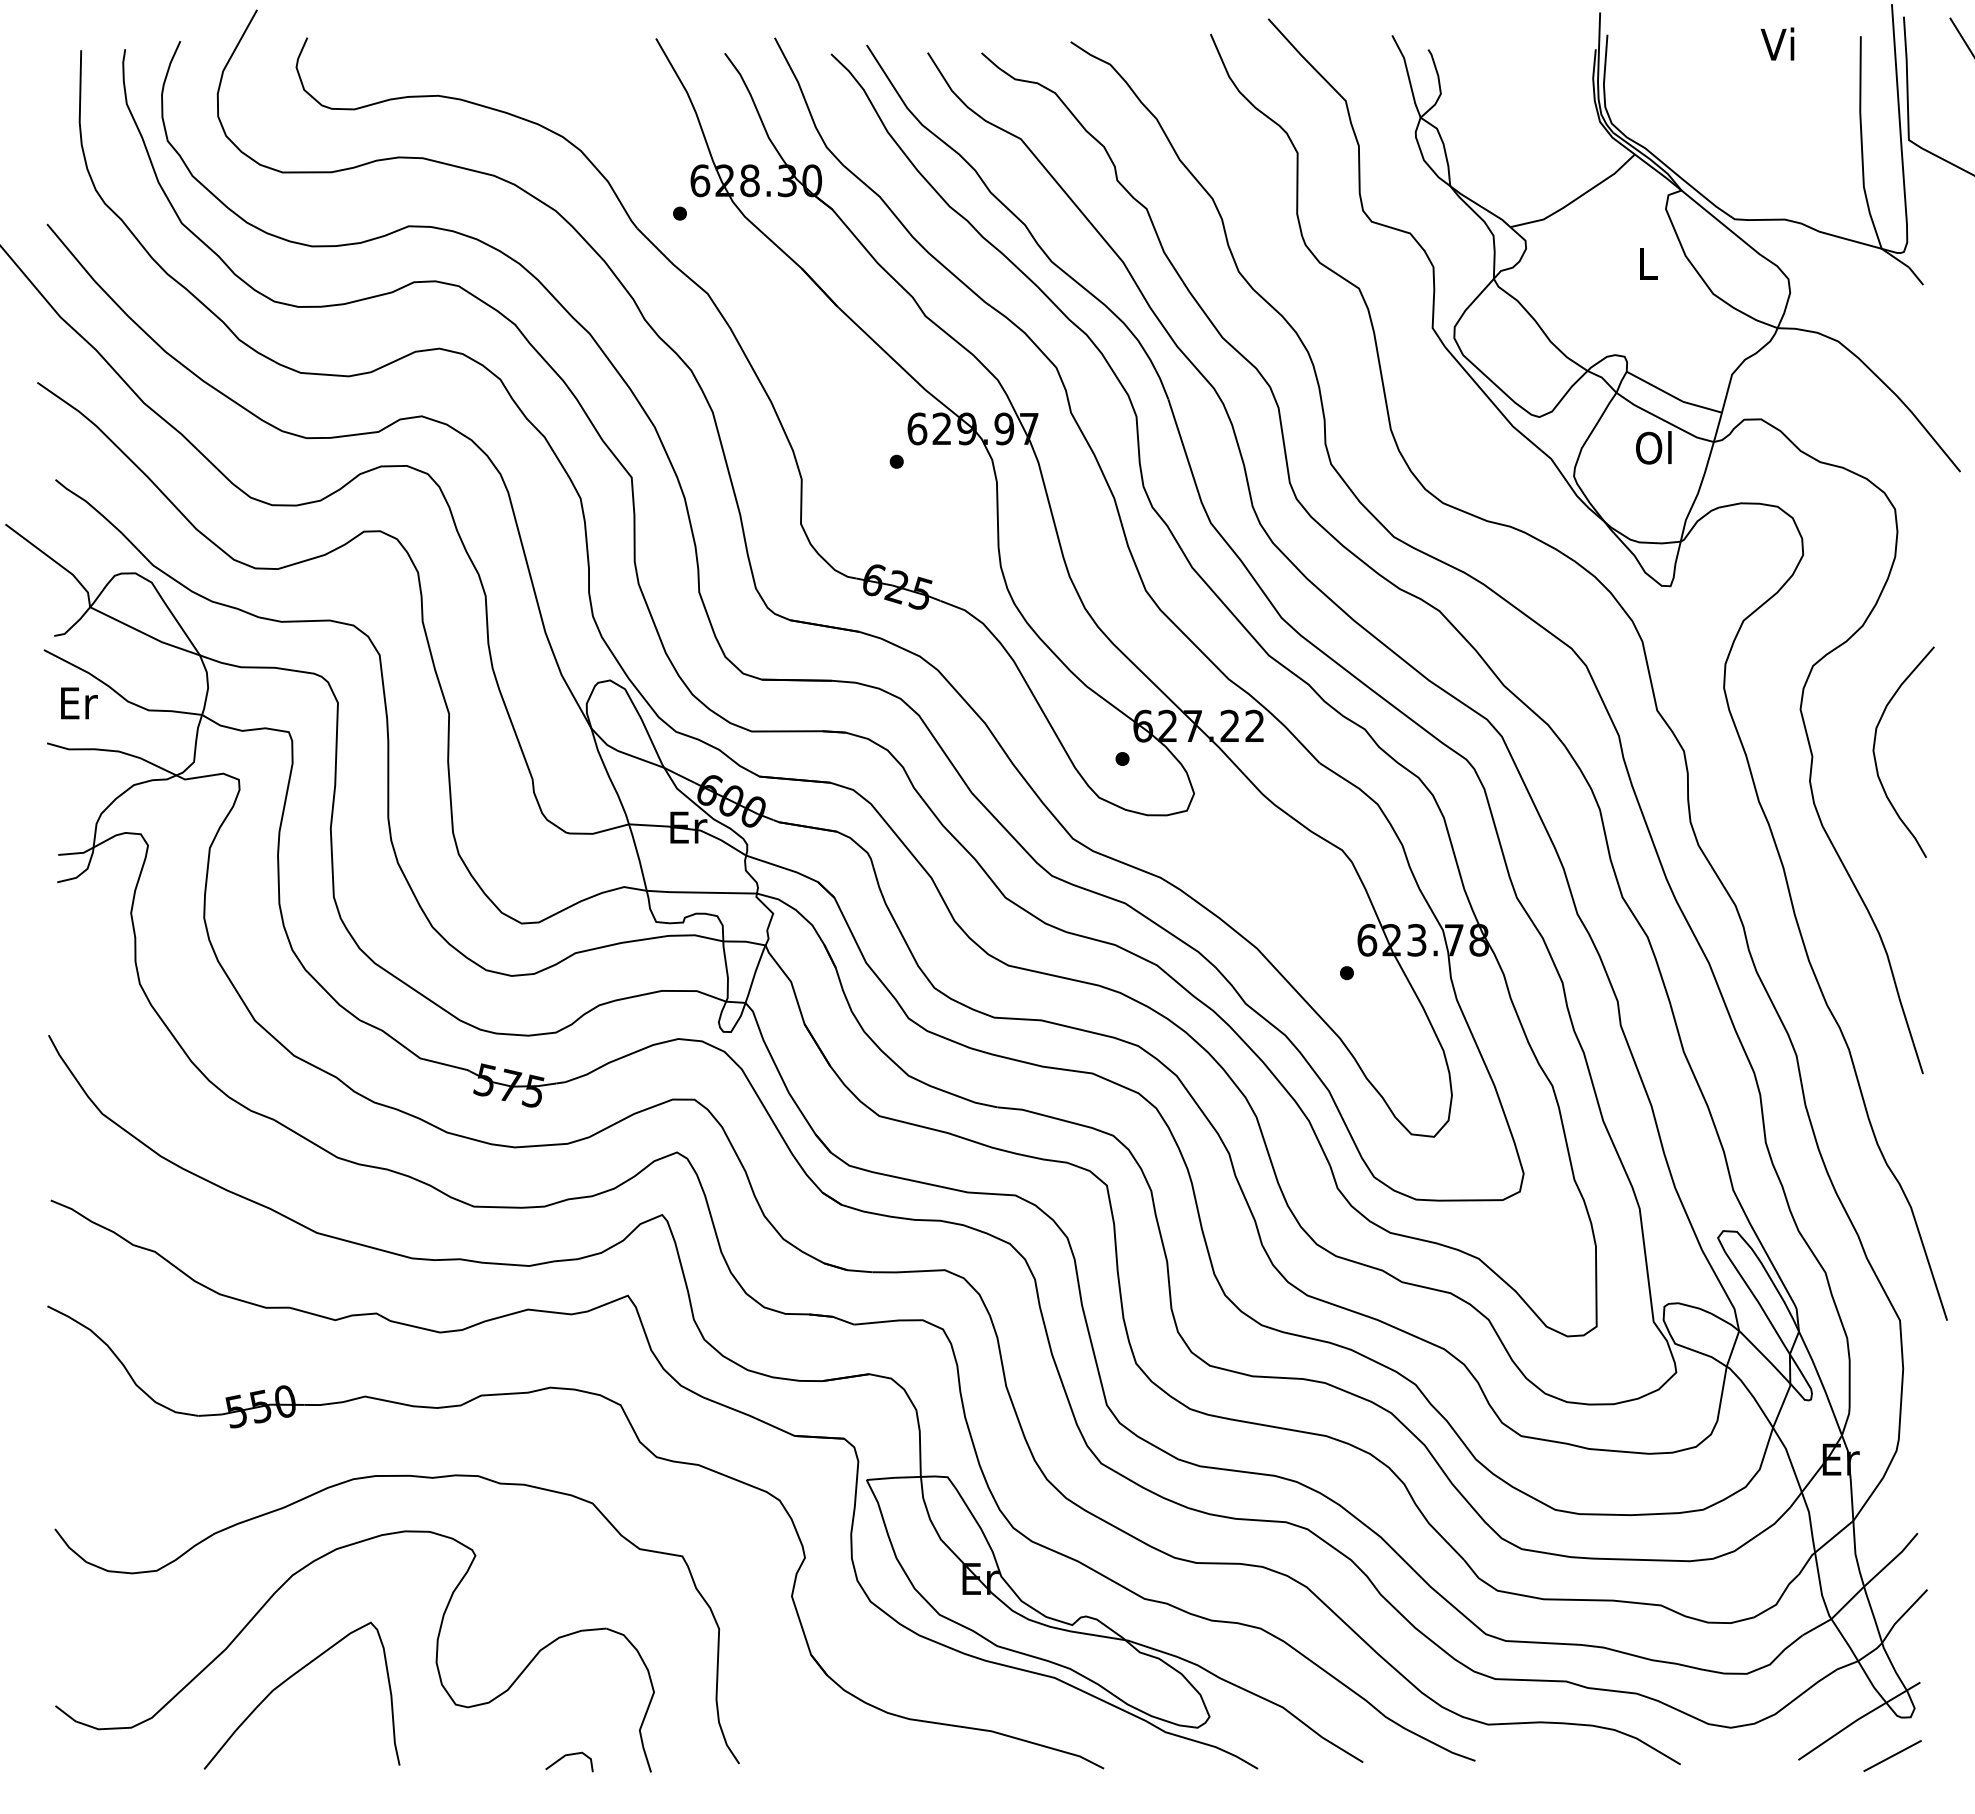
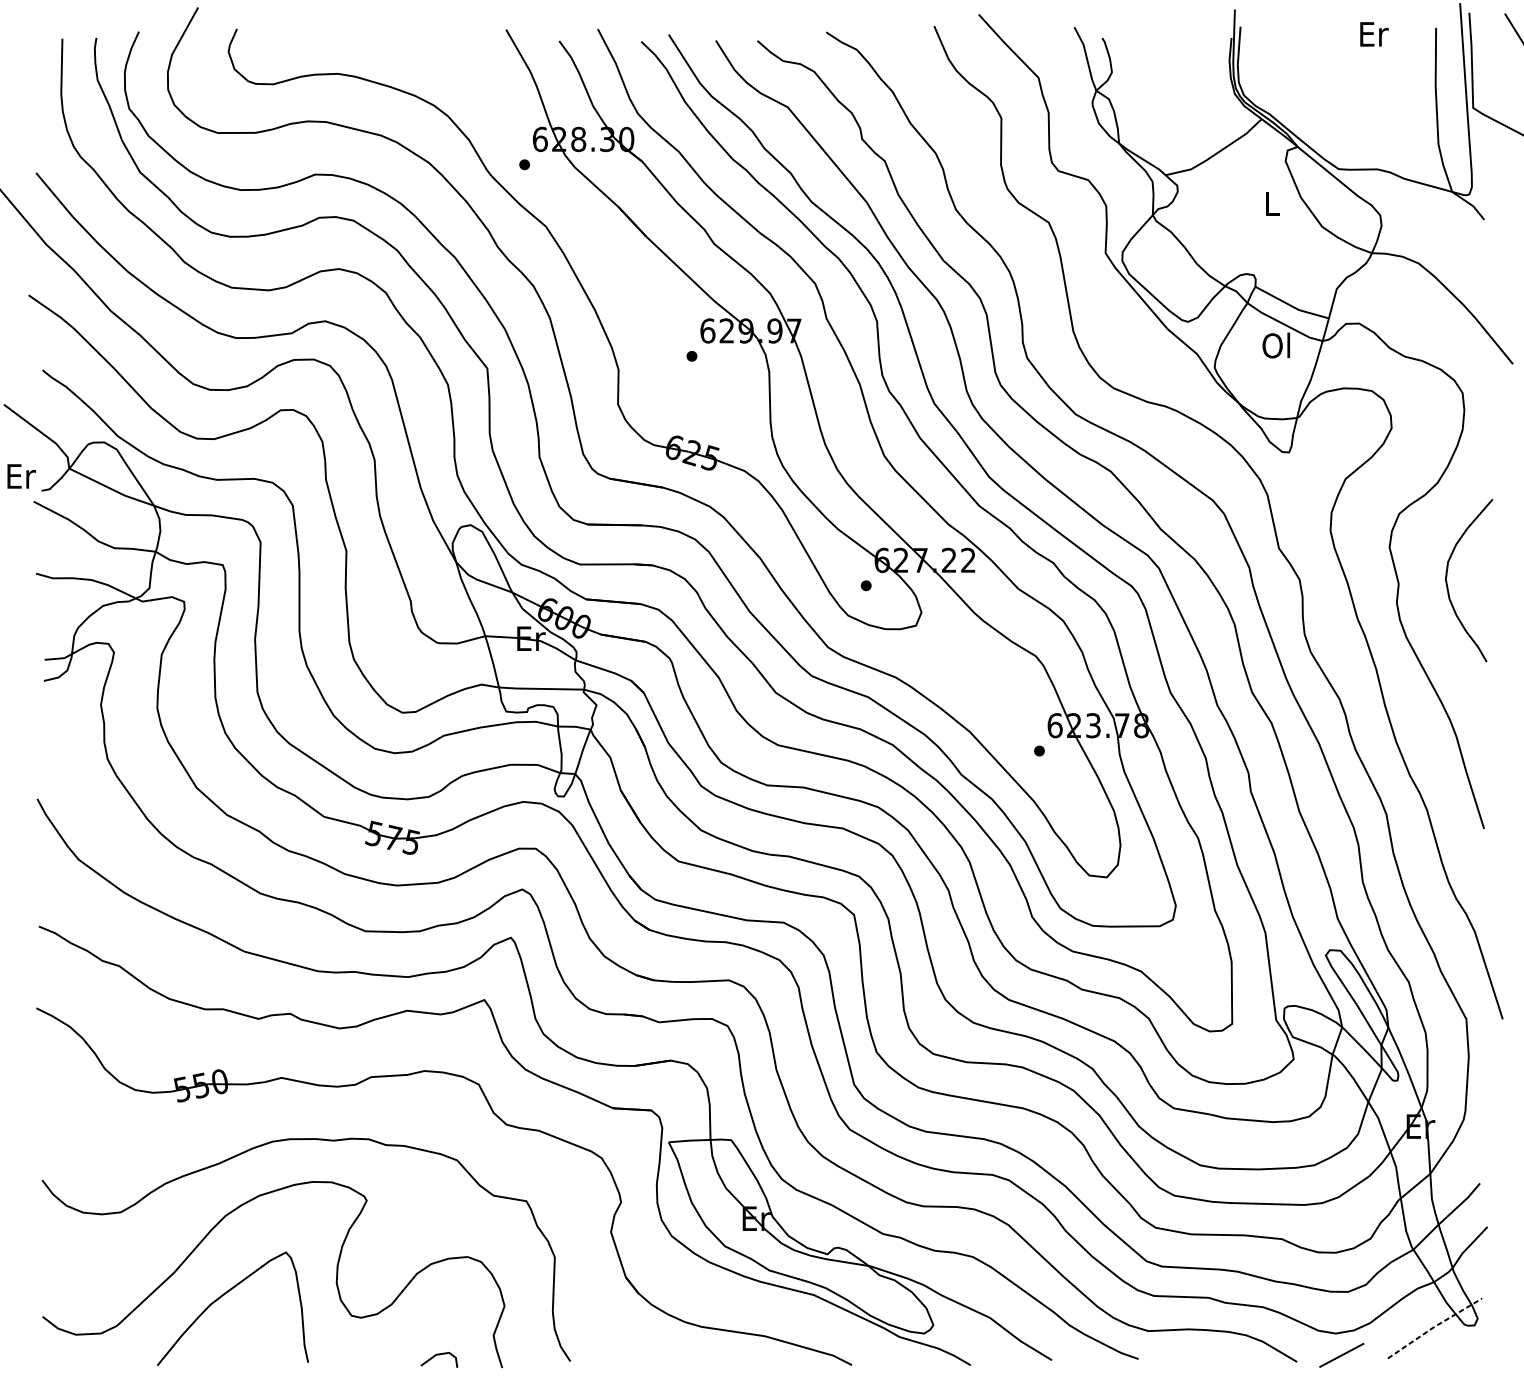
text: (1779, 43) -> (1373, 33), Vi -> Er
text: (79, 703) -> (21, 476), moved
line: (1857, 1719) -> (1433, 1327), solid -> dashed
line: (1892, 1755) -> (1341, 1354), moved

